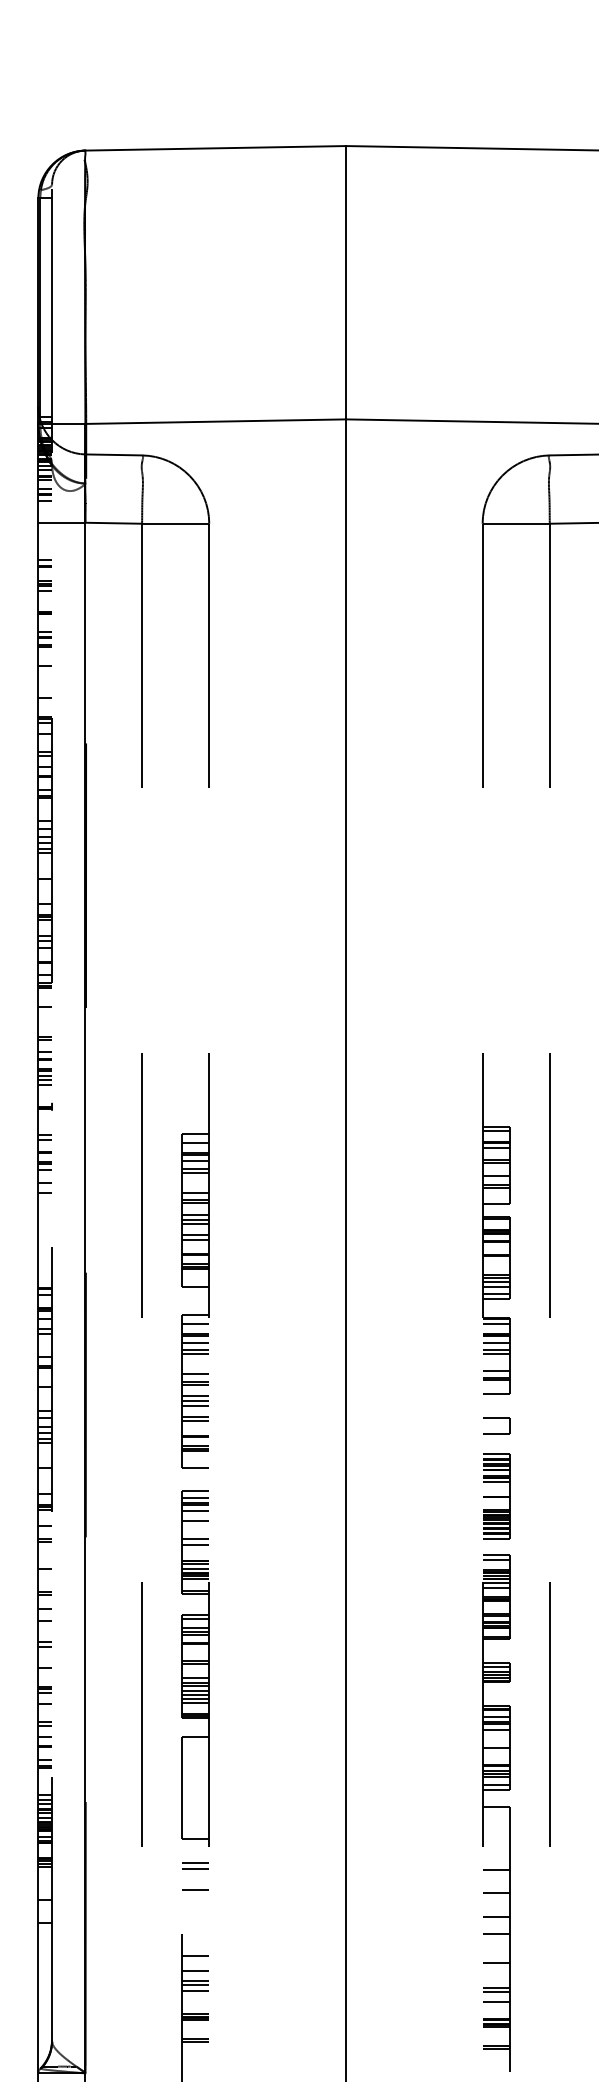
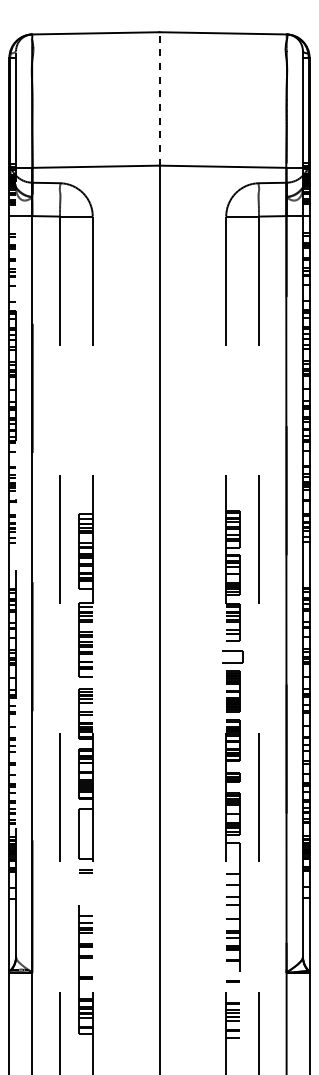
line: (345, 281) -> (159, 98), solid -> dashed
part: (497, 1425) -> (233, 656), size x1.6
line: (194, 1888) -> (85, 882), removed

